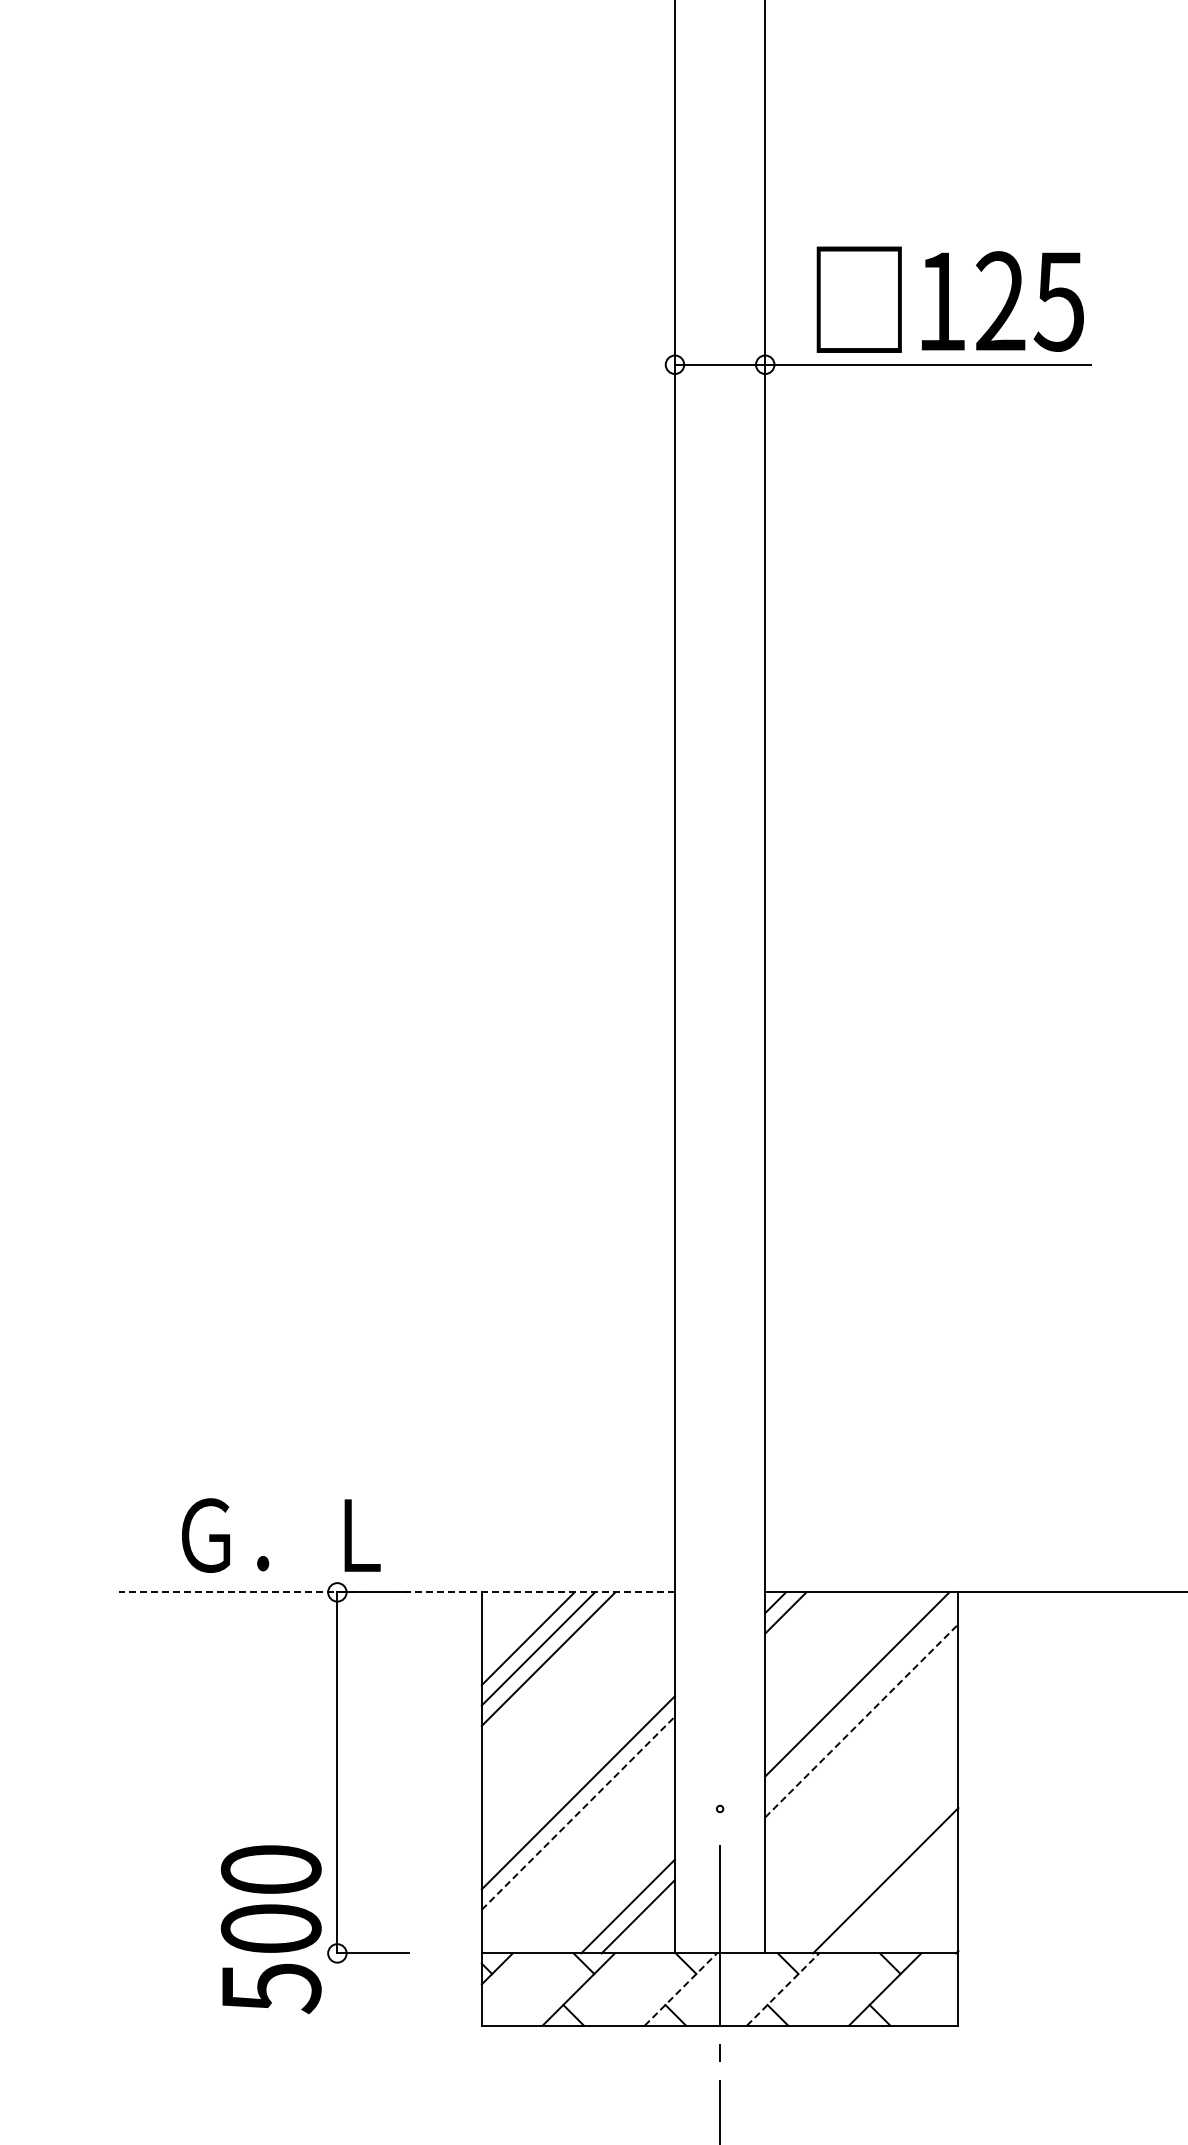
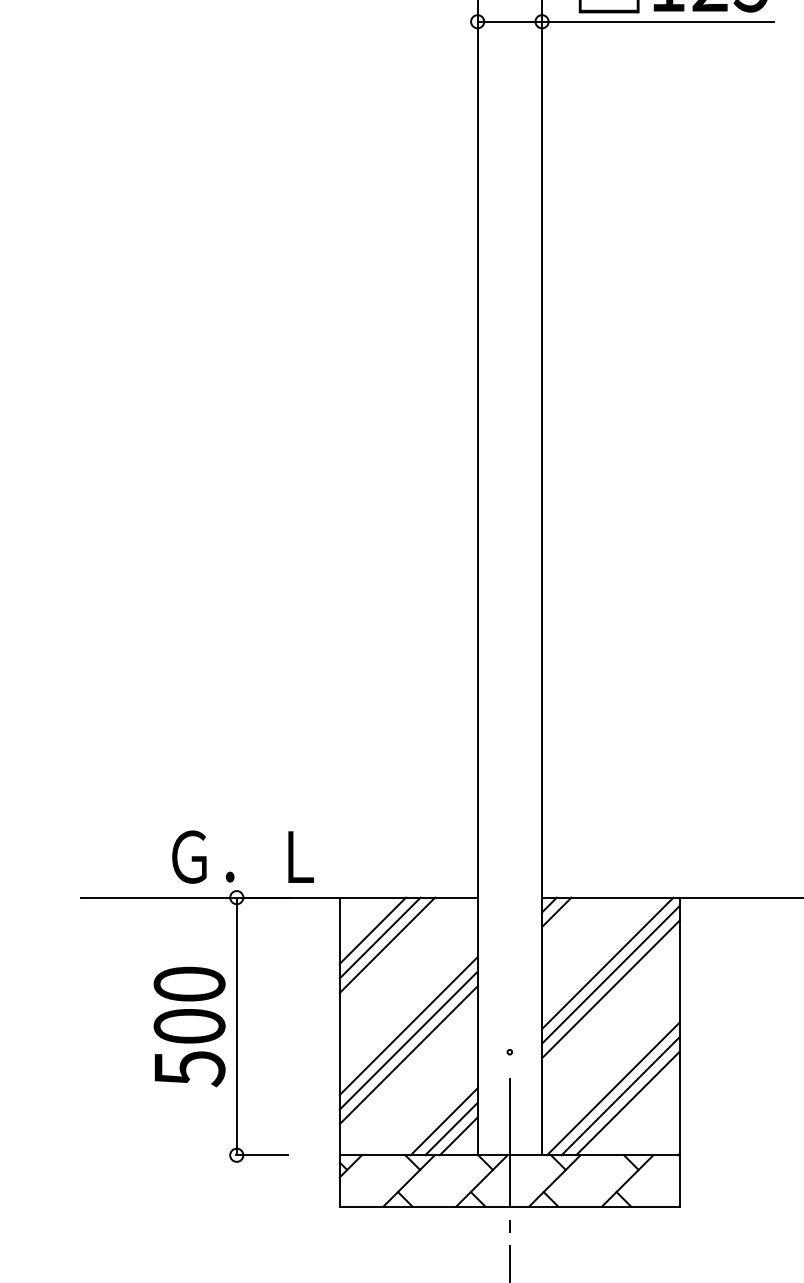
text: (281, 1535) -> (243, 857), moved
line: (396, 1592) -> (278, 897), dashed -> solid
line: (861, 1700) -> (610, 974), added
line: (861, 1720) -> (610, 989), dashed -> solid
line: (577, 1771) -> (408, 1025), added
line: (578, 1813) -> (408, 1055), dashed -> solid
line: (865, 1860) -> (613, 1088), added
line: (875, 1870) -> (620, 1096), added
line: (648, 1926) -> (458, 1136), added
text: (270, 1929) -> (189, 1026), moved
line: (681, 1989) -> (482, 1181), dashed -> solid
line: (783, 1989) -> (555, 1181), dashed -> solid

